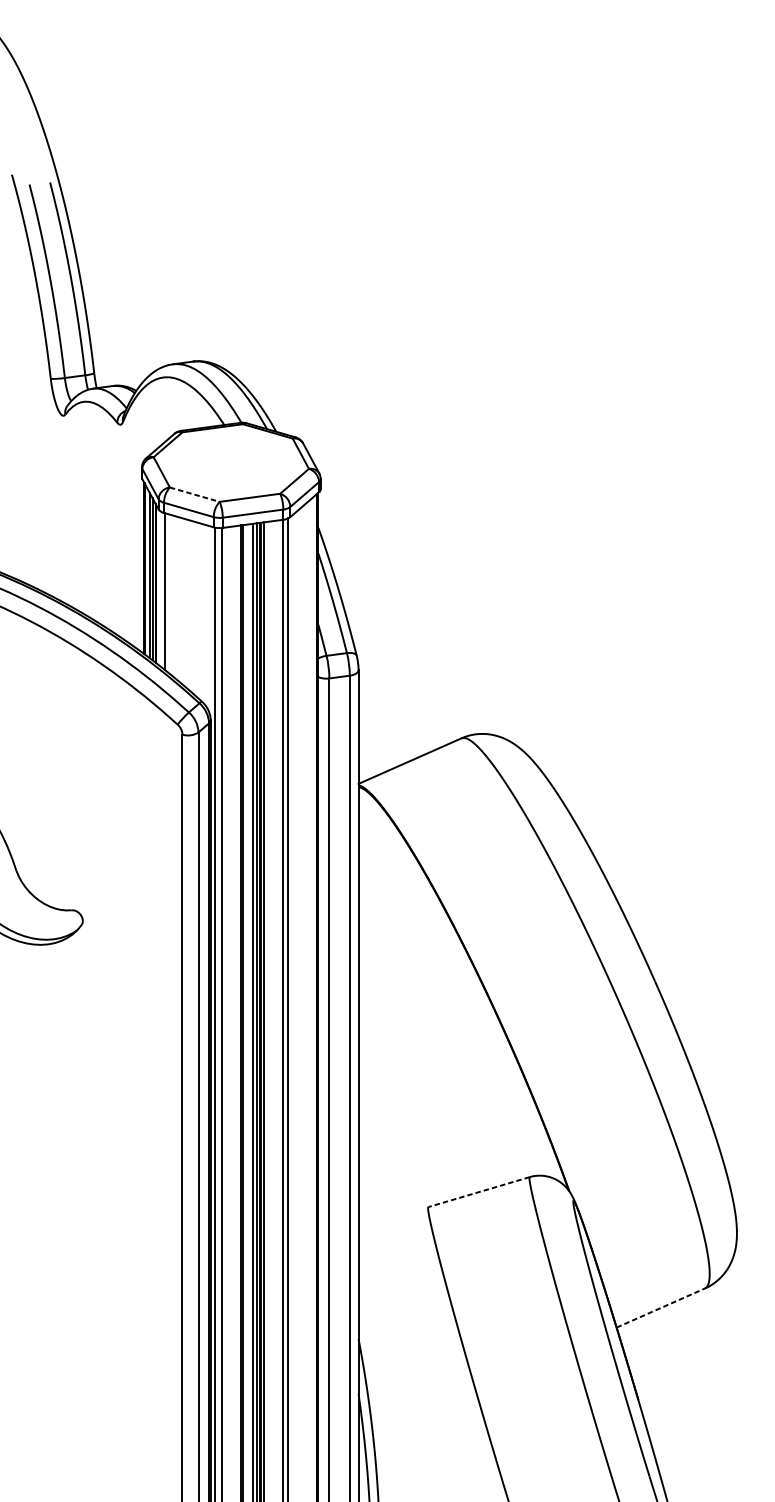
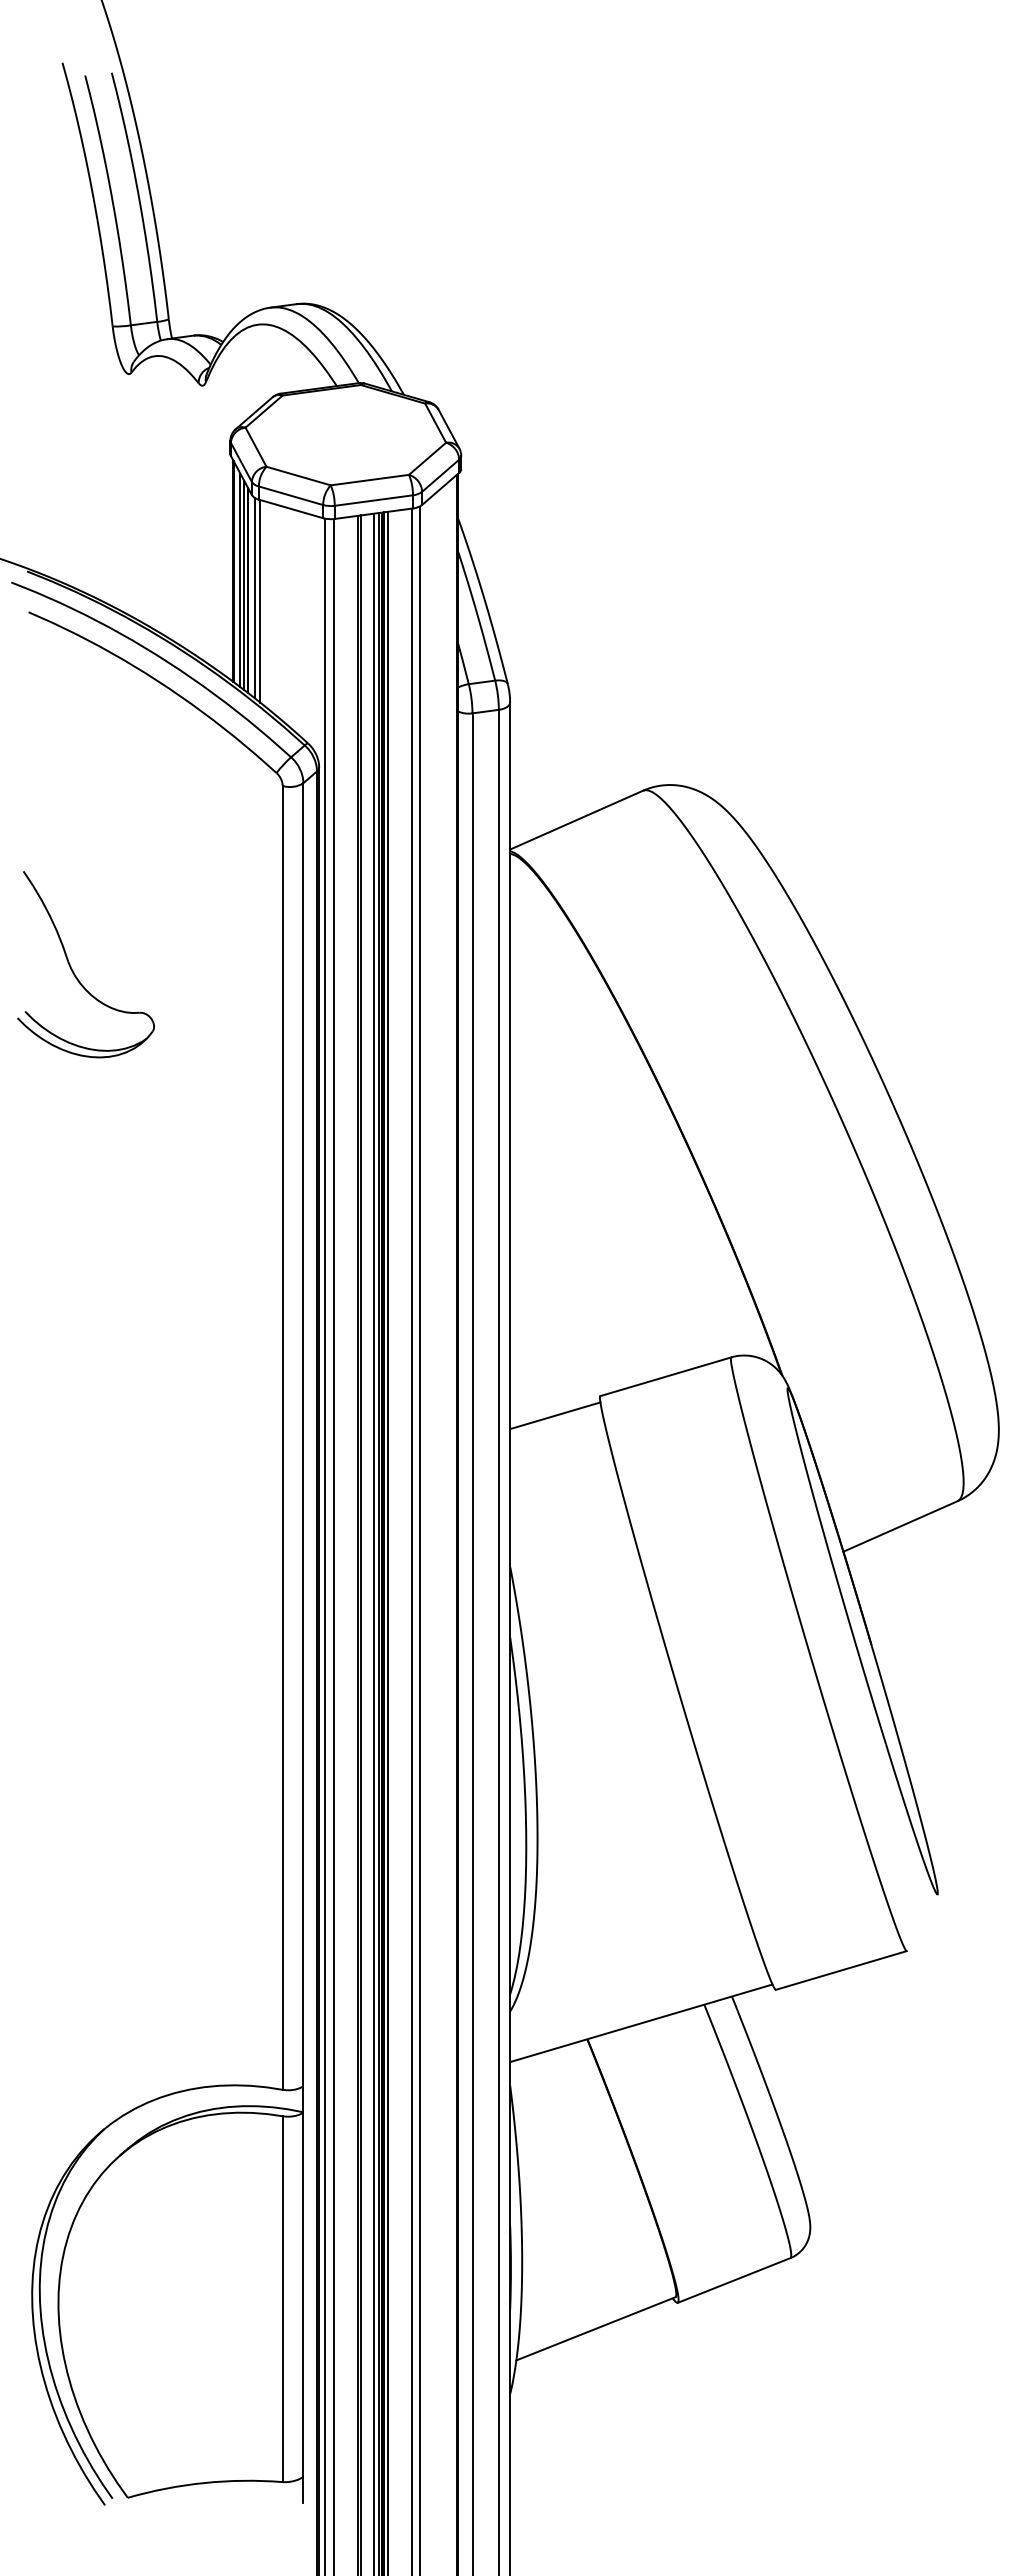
line: (195, 495) -> (299, 476), dashed -> solid
line: (160, 588) -> (254, 597), added
line: (478, 1191) -> (665, 1376), dashed -> solid
line: (393, 1222) -> (555, 1415), added
line: (660, 1308) -> (900, 1526), dashed -> solid

